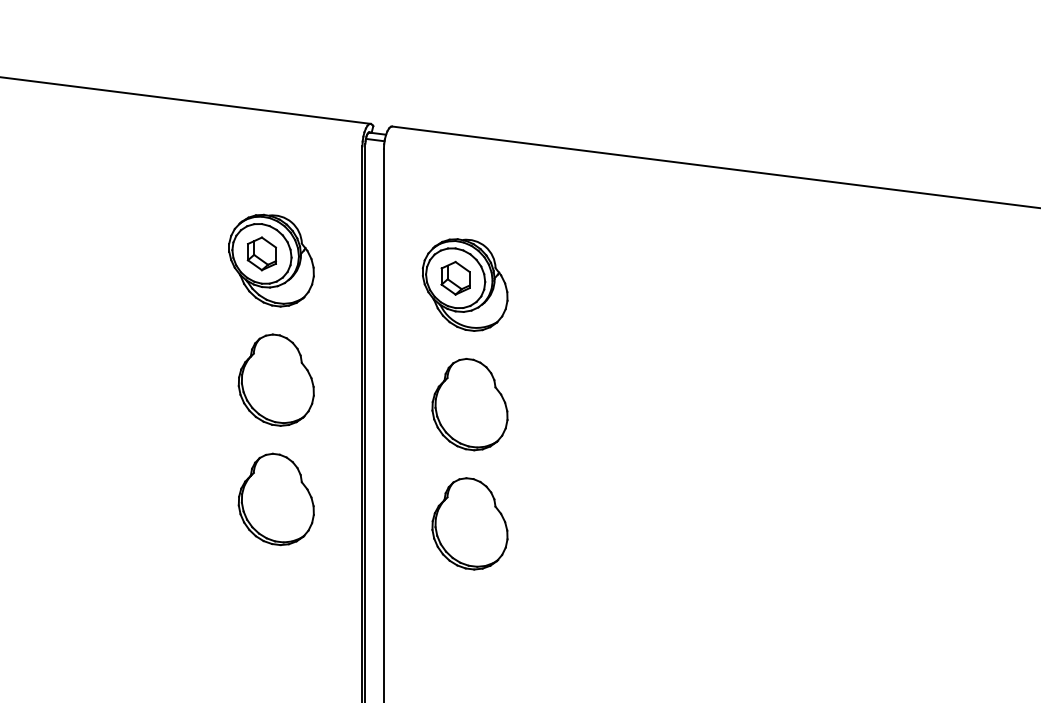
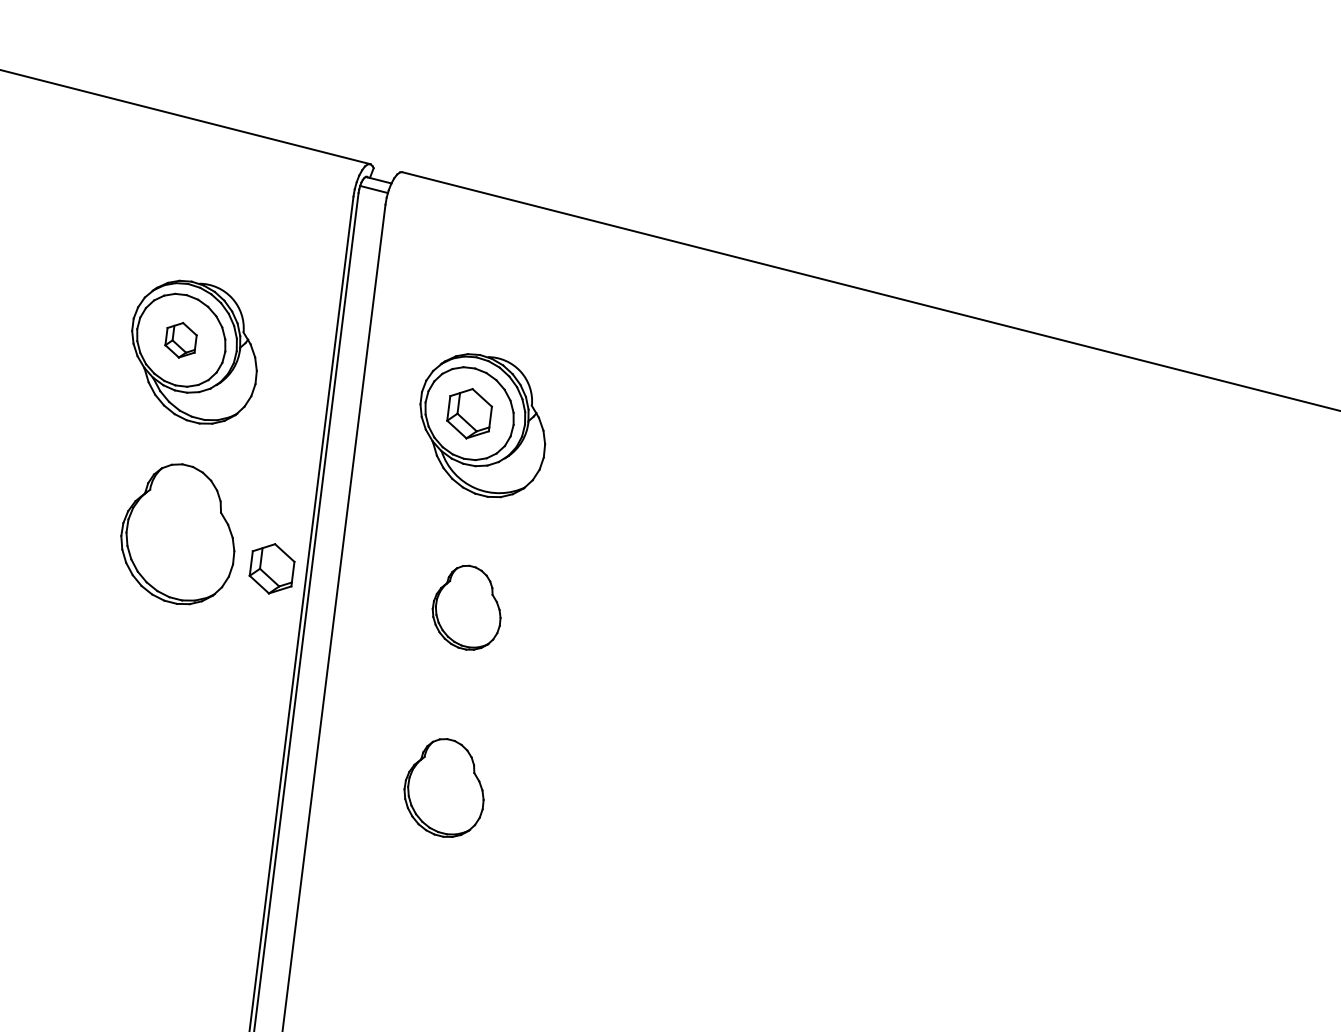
part: (261, 253) -> (180, 339), size x0.7
part: (339, 394) -> (272, 567), added
part: (469, 404) -> (466, 607), size x0.6
part: (275, 499) -> (155, 714), removed
part: (469, 523) -> (444, 787), size x0.7

